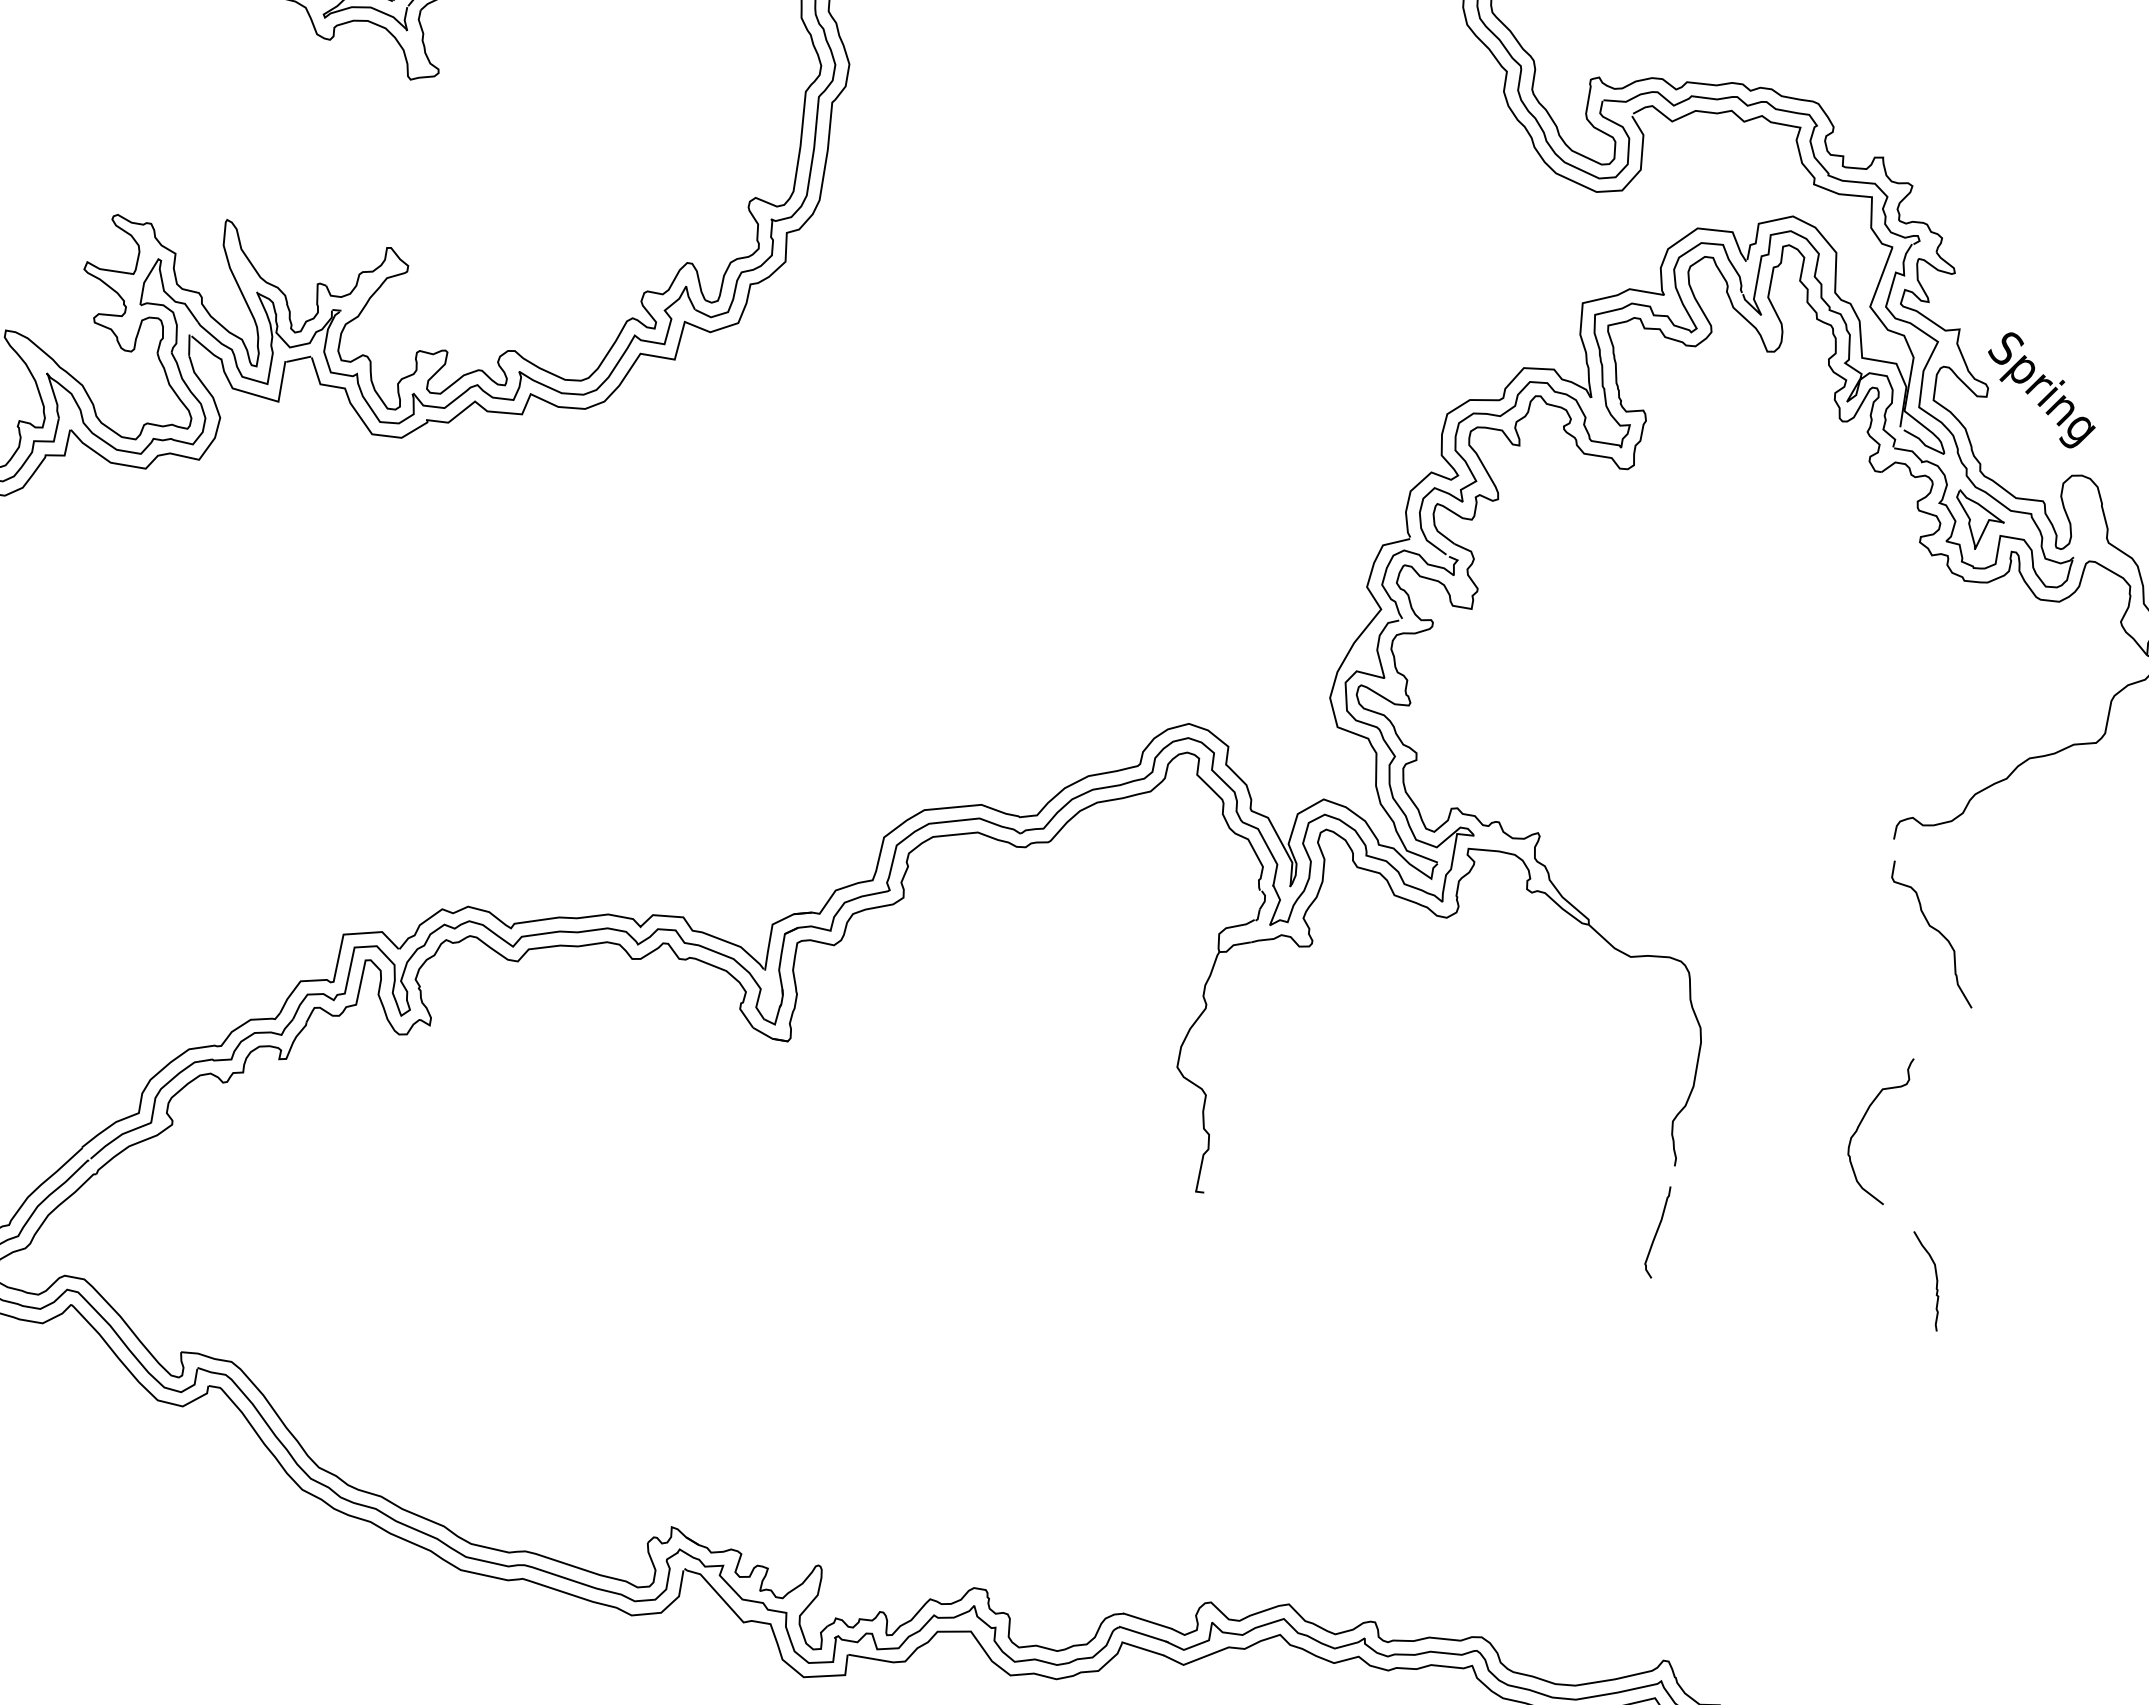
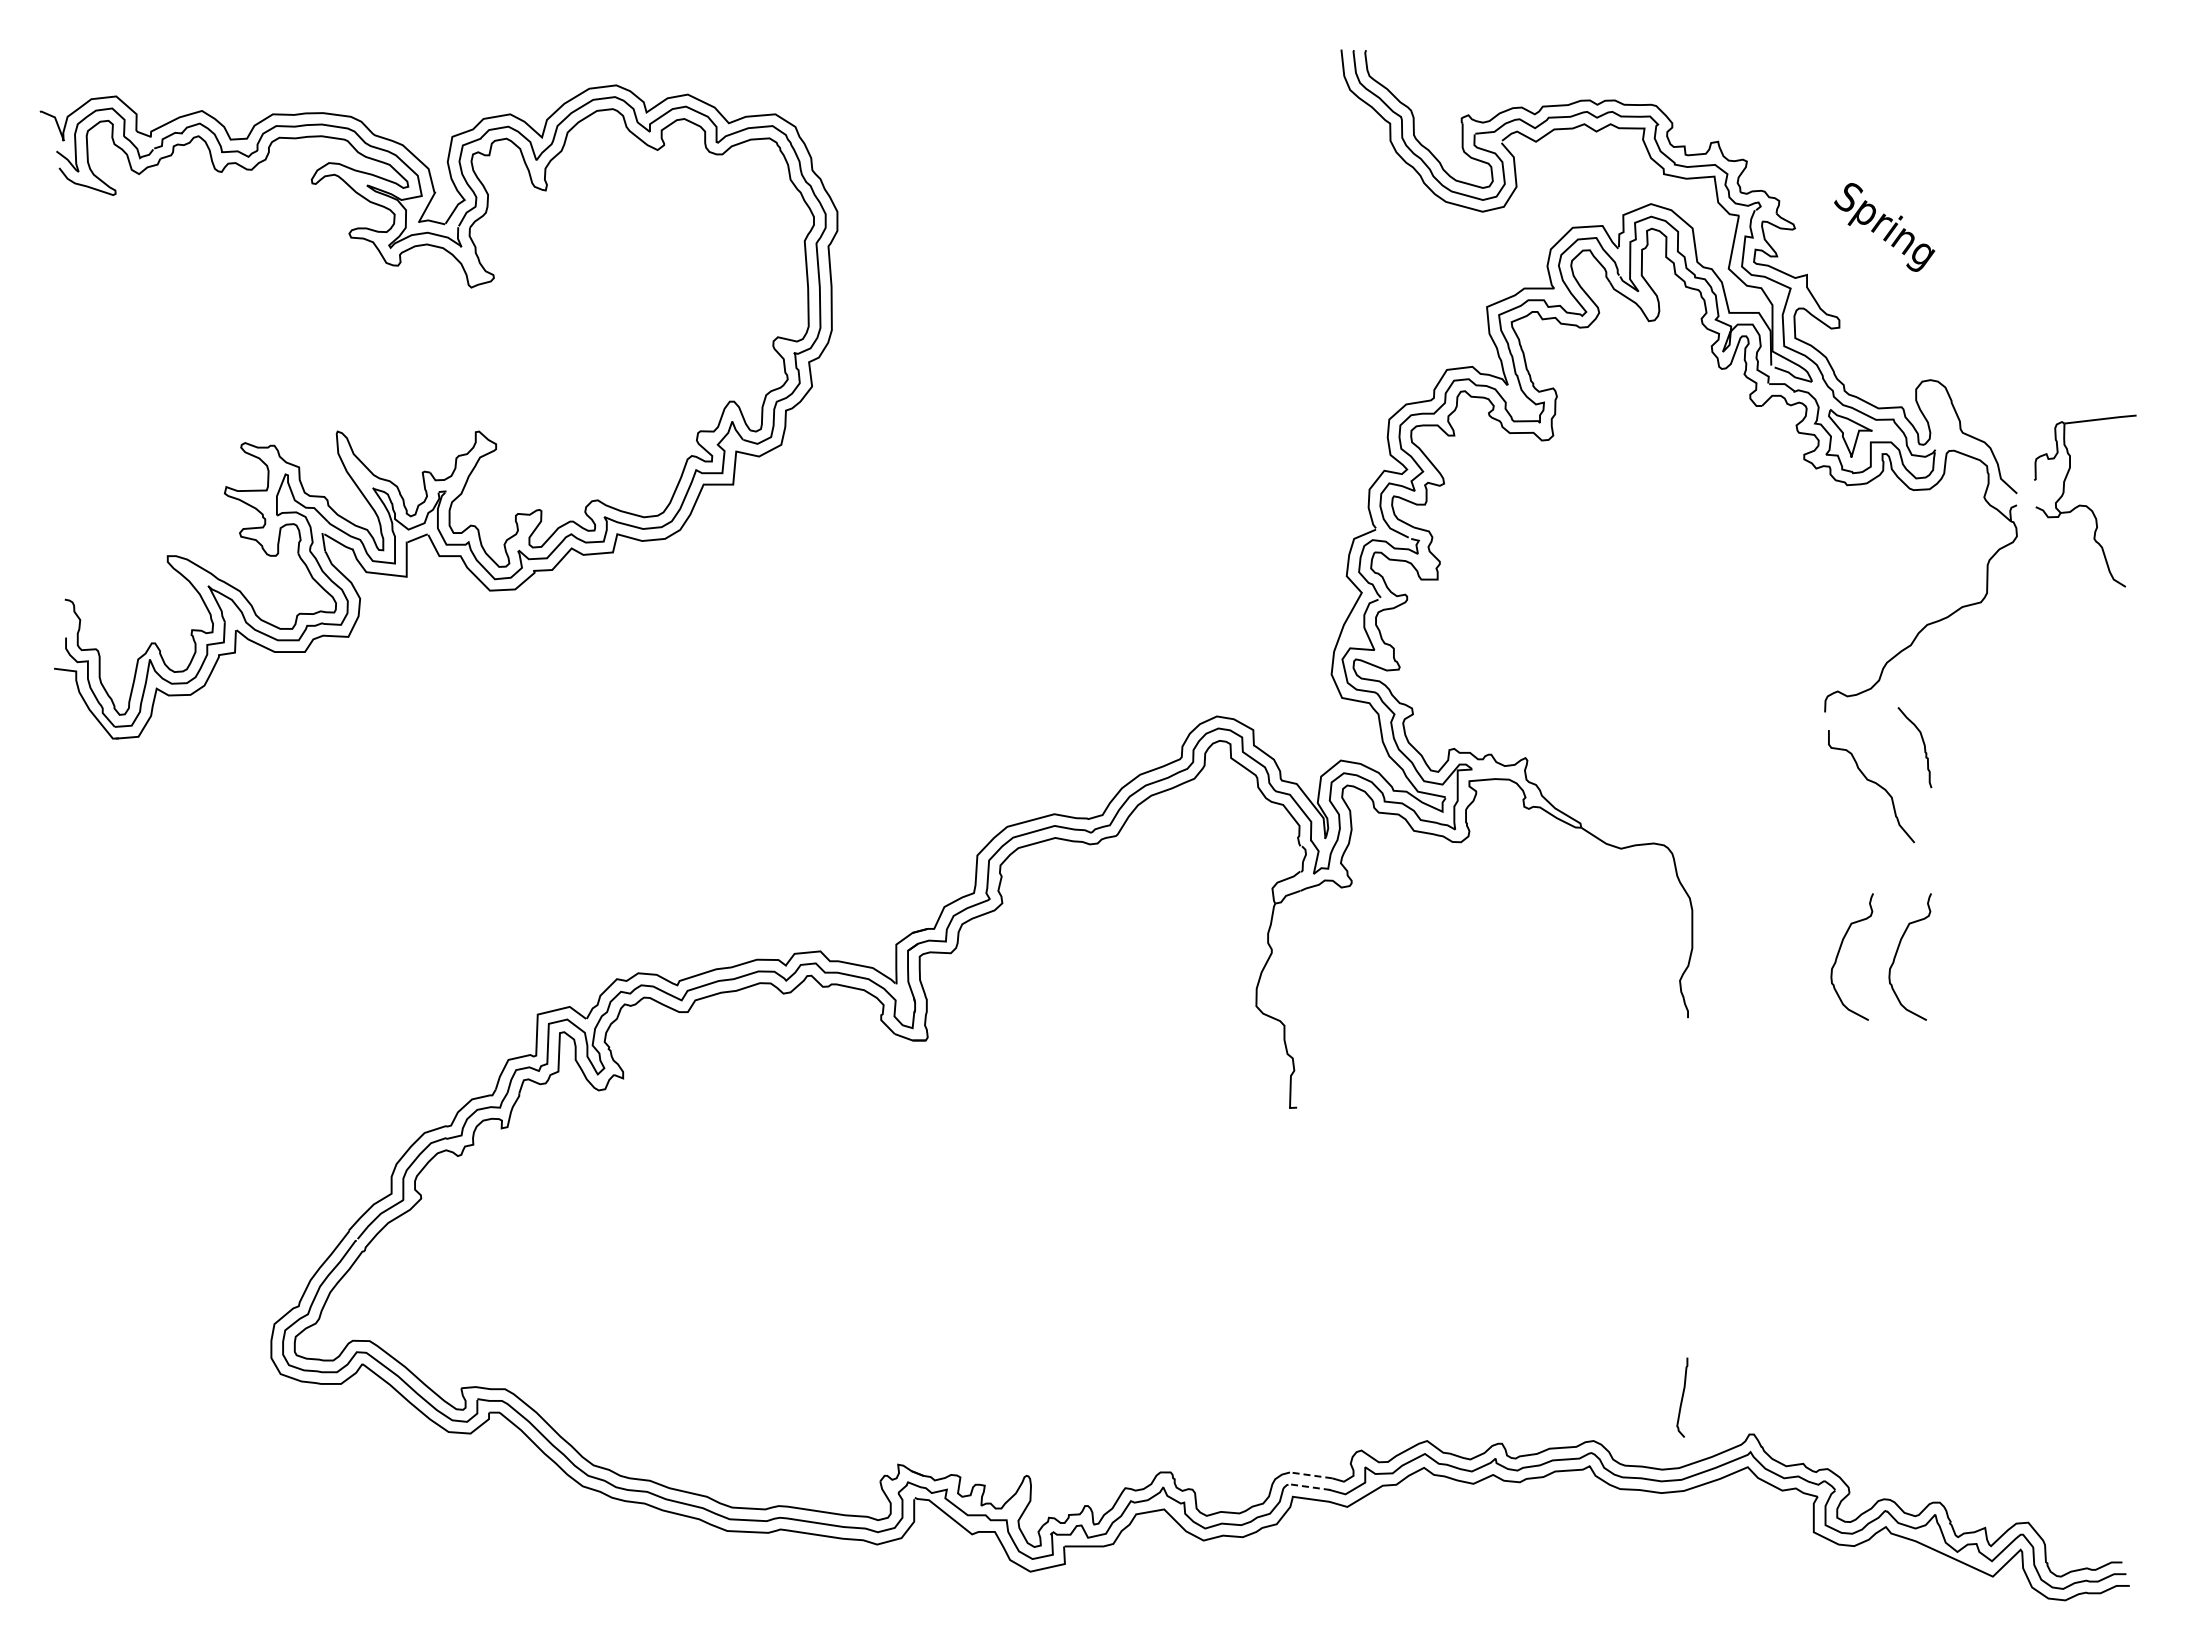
text: (2041, 390) -> (1884, 227), moved
curve: (1930, 1132) -> (1897, 953), added
curve: (1657, 1231) -> (1682, 1397), moved
curve: (1935, 1280) -> (1923, 745), moved
line: (1147, 1621) -> (1310, 1475), solid -> dashed
line: (1143, 1634) -> (1309, 1487), solid -> dashed

